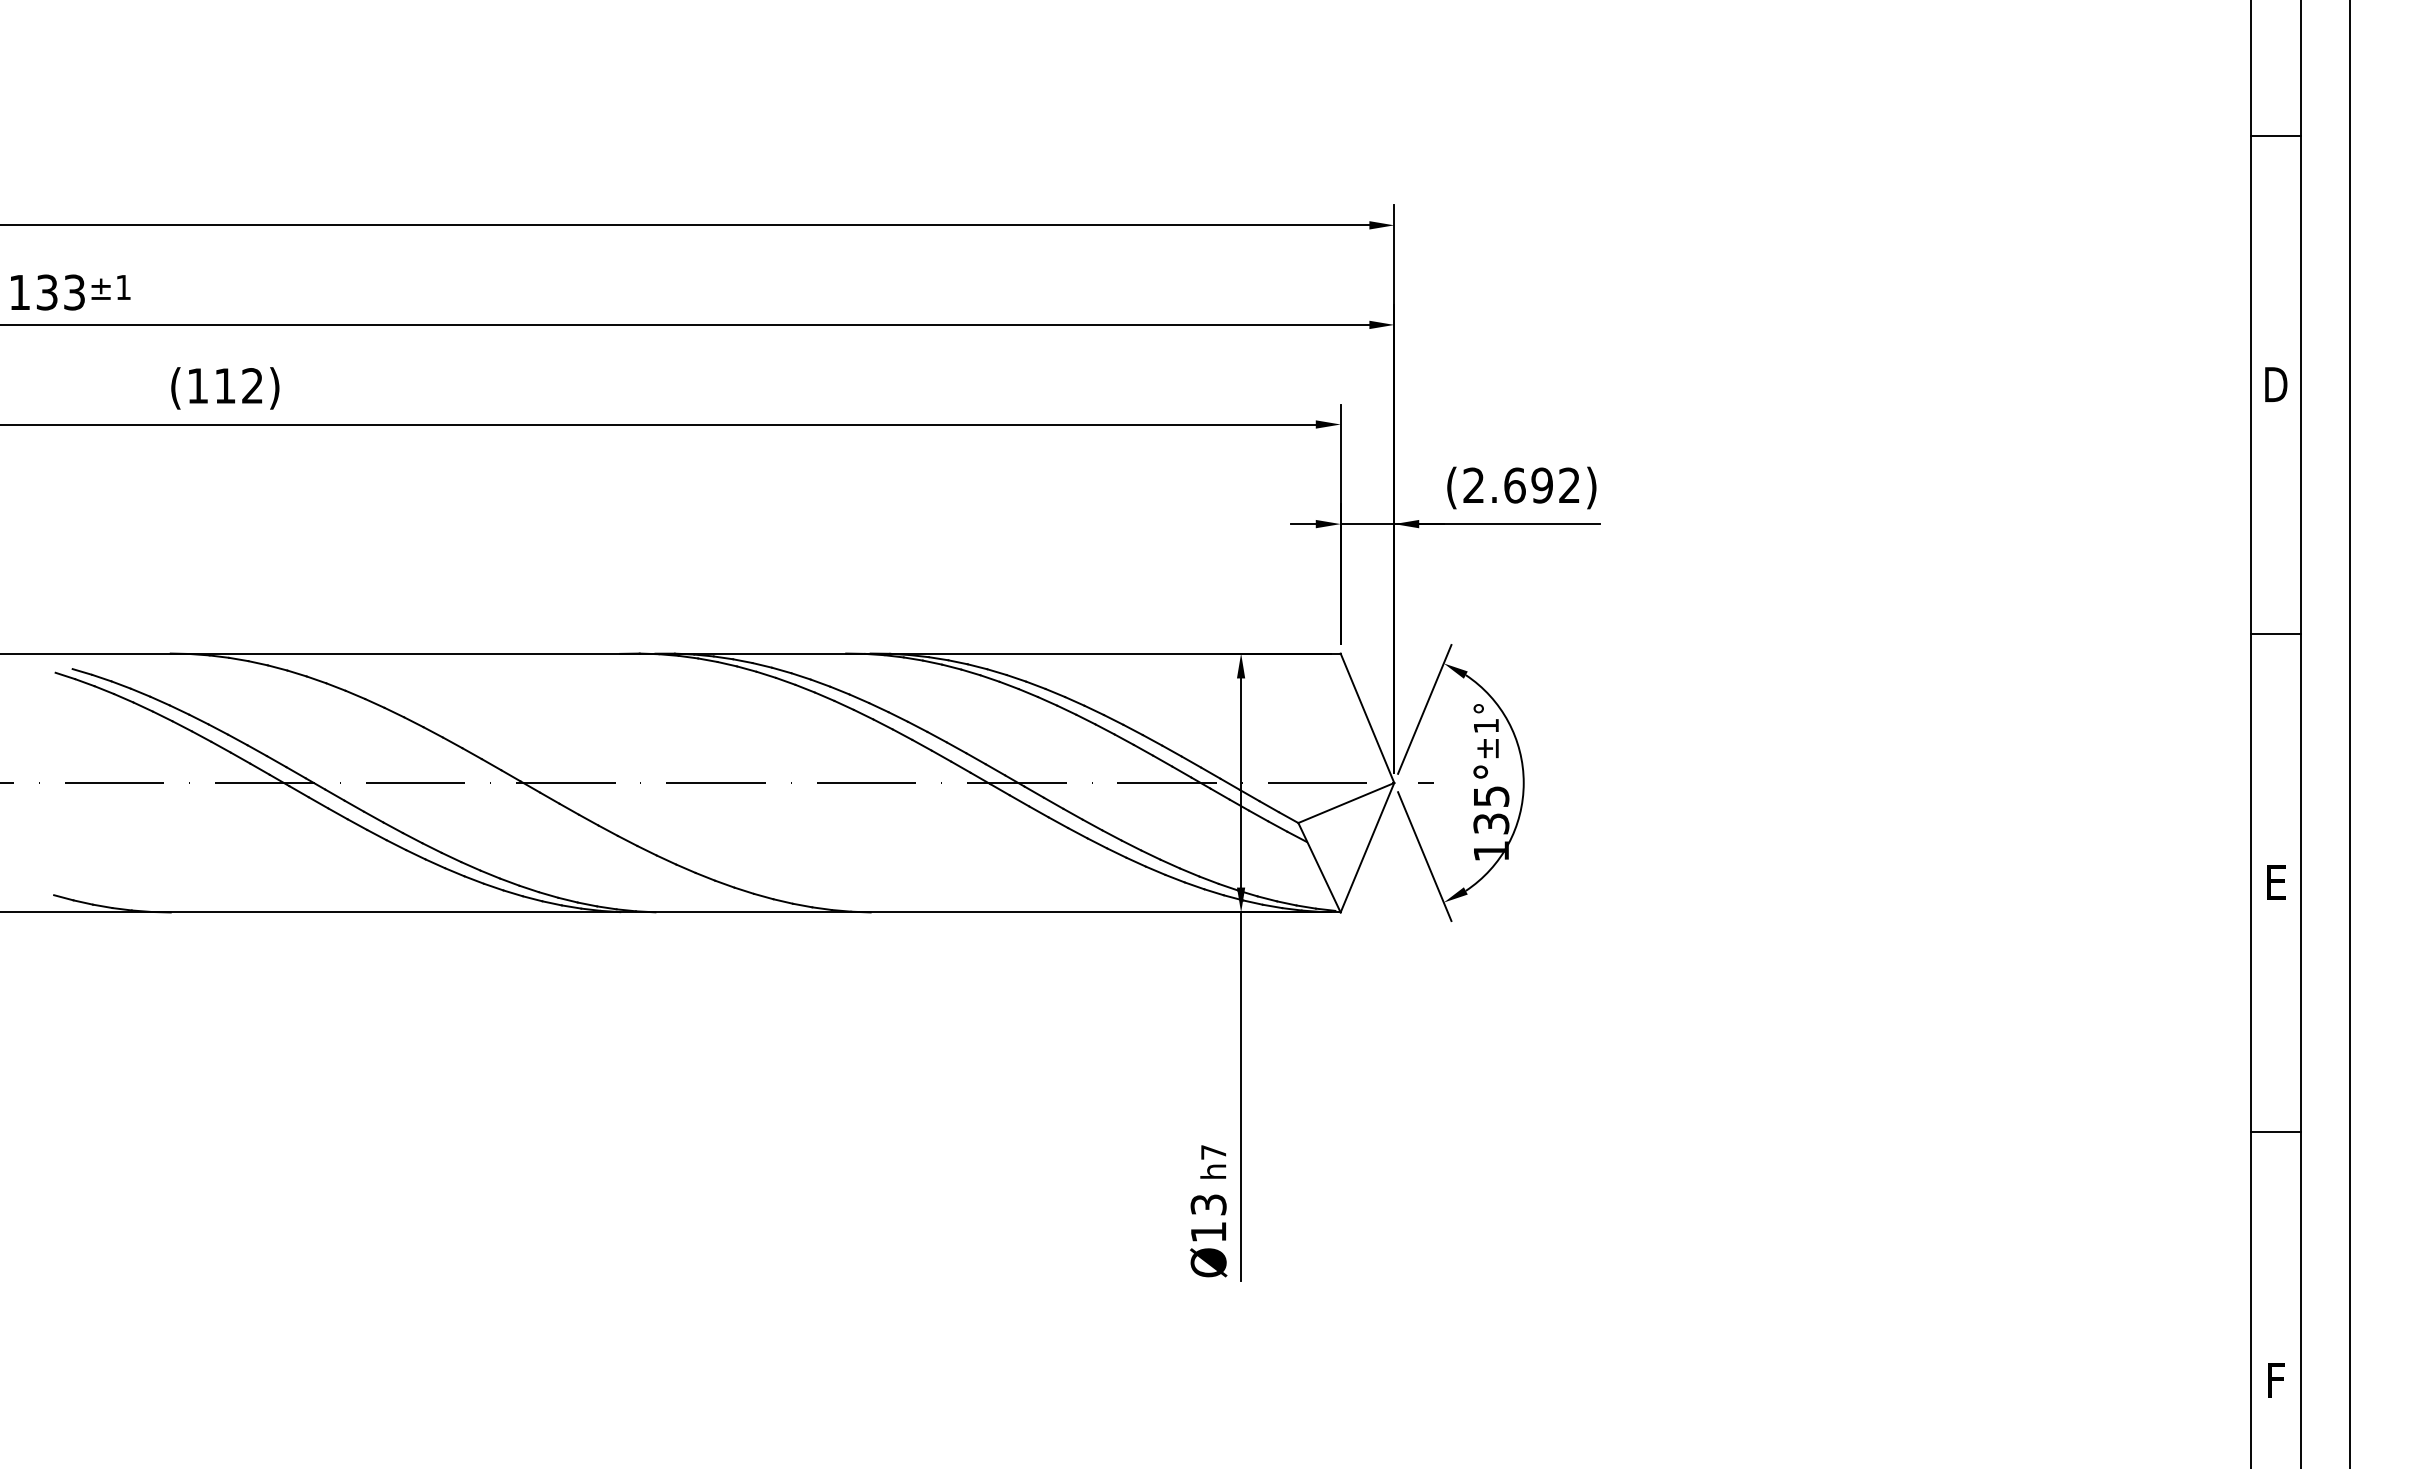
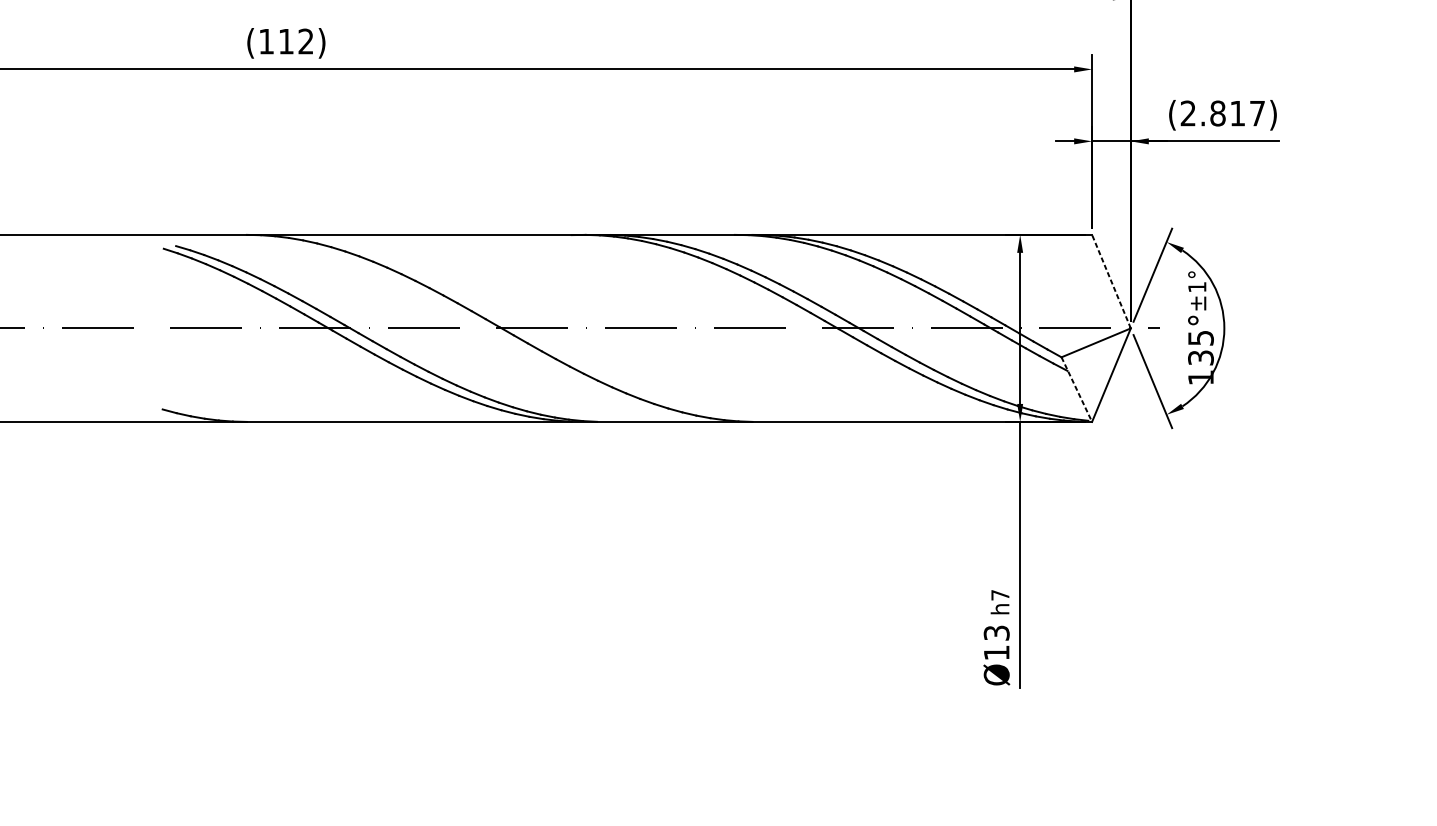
text: (1541, 485) -> (1237, 113), (2.692) -> (2.817)
line: (1367, 717) -> (1111, 281), solid -> dashed
line: (1319, 868) -> (1076, 390), solid -> dashed

